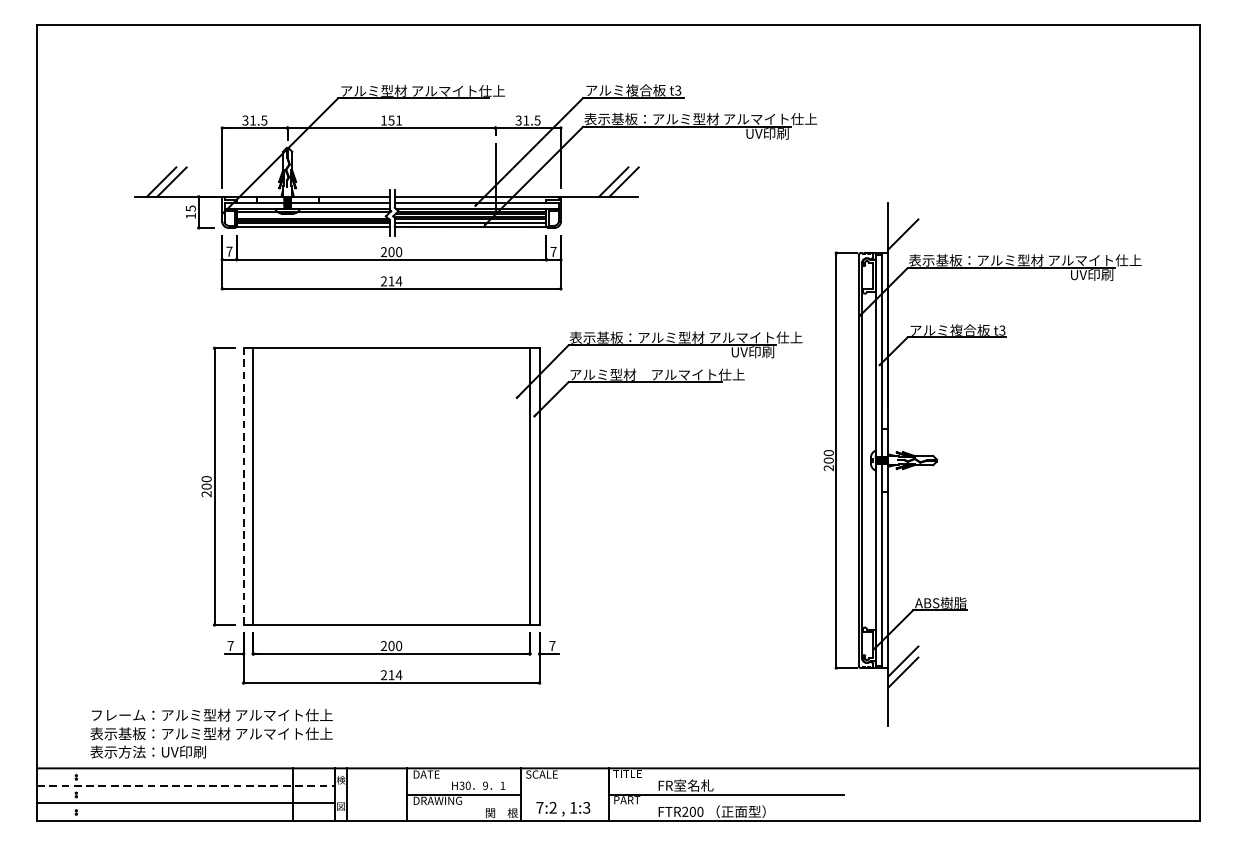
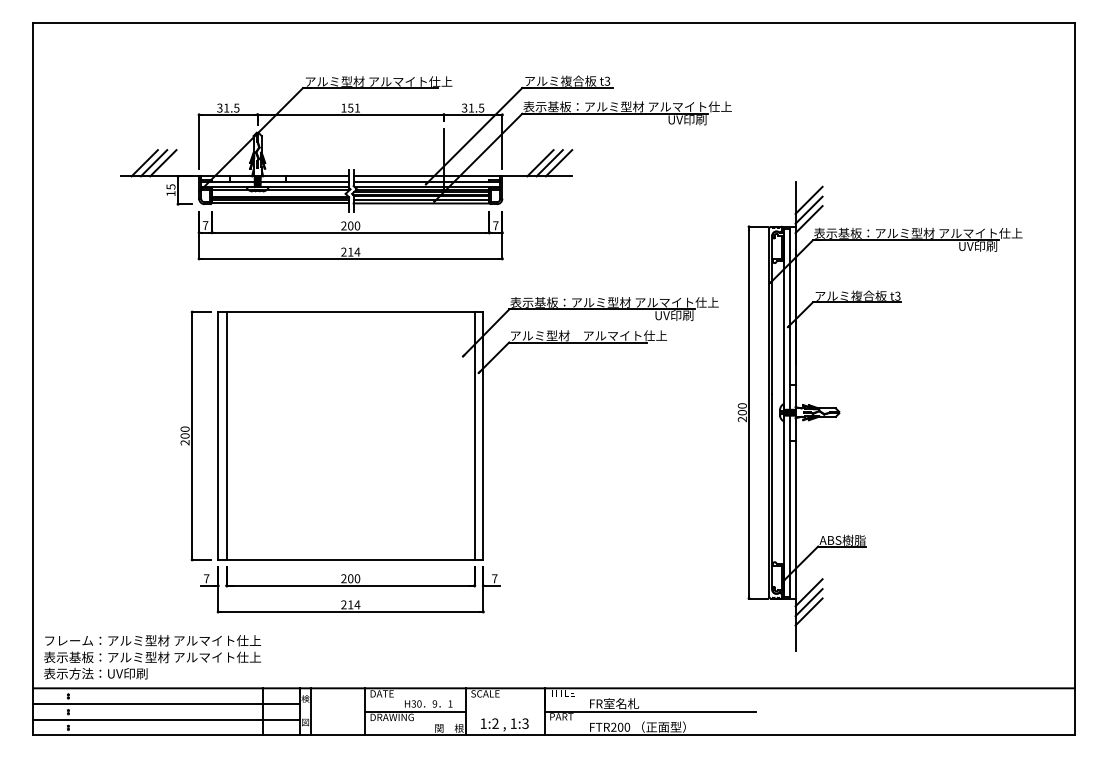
line: (182, 182) -> (163, 163), added
line: (603, 182) -> (540, 163), added
line: (902, 222) -> (808, 199), added
line: (902, 244) -> (808, 219), added
line: (243, 487) -> (218, 436), dashed -> solid
line: (902, 682) -> (808, 611), added
text: (211, 733) -> (152, 657), moved
line: (186, 786) -> (167, 704), dashed -> solid
text: (539, 807) -> (483, 723), 7:2 -> 1:2

